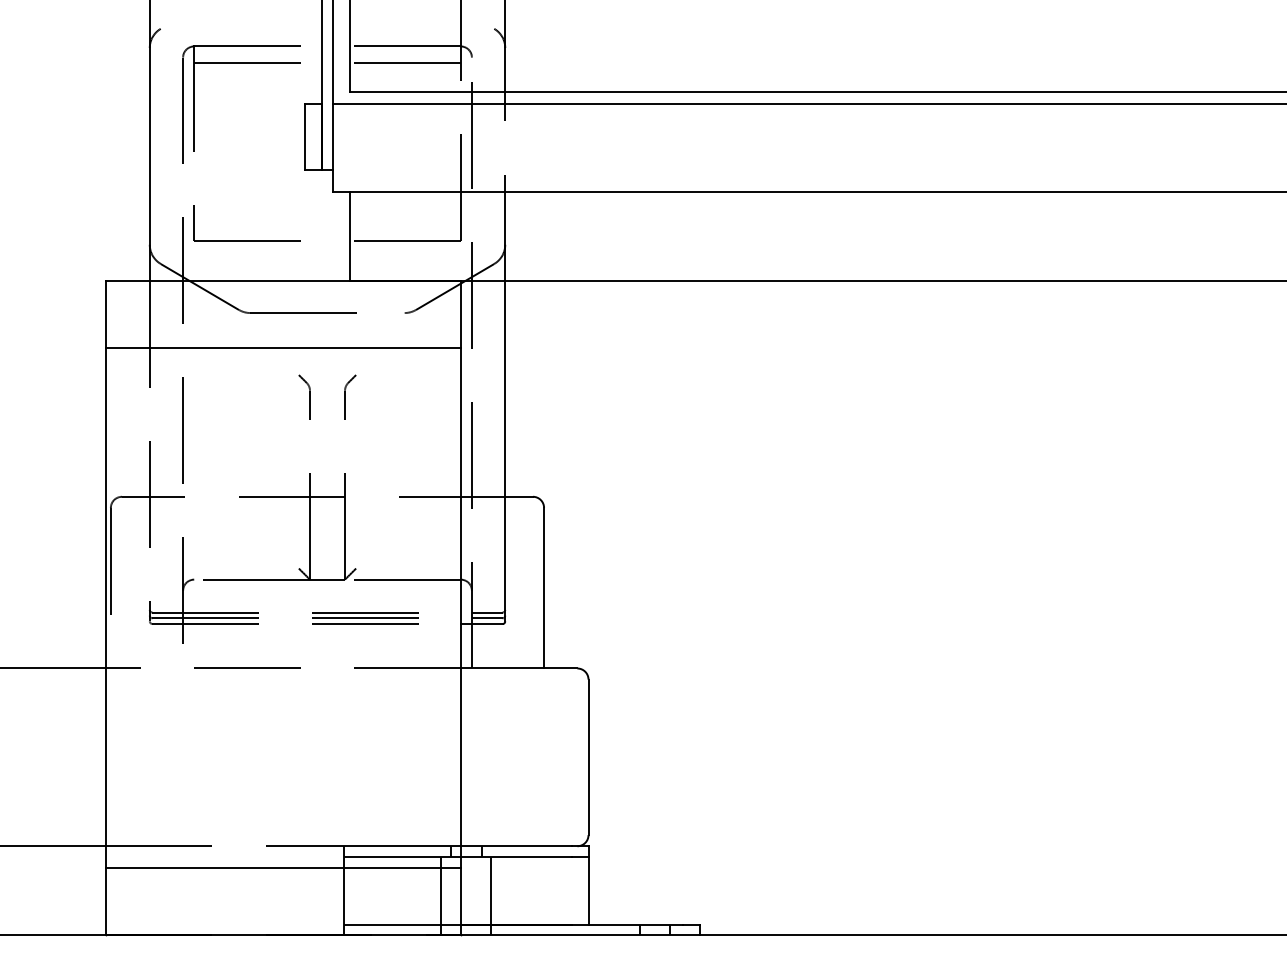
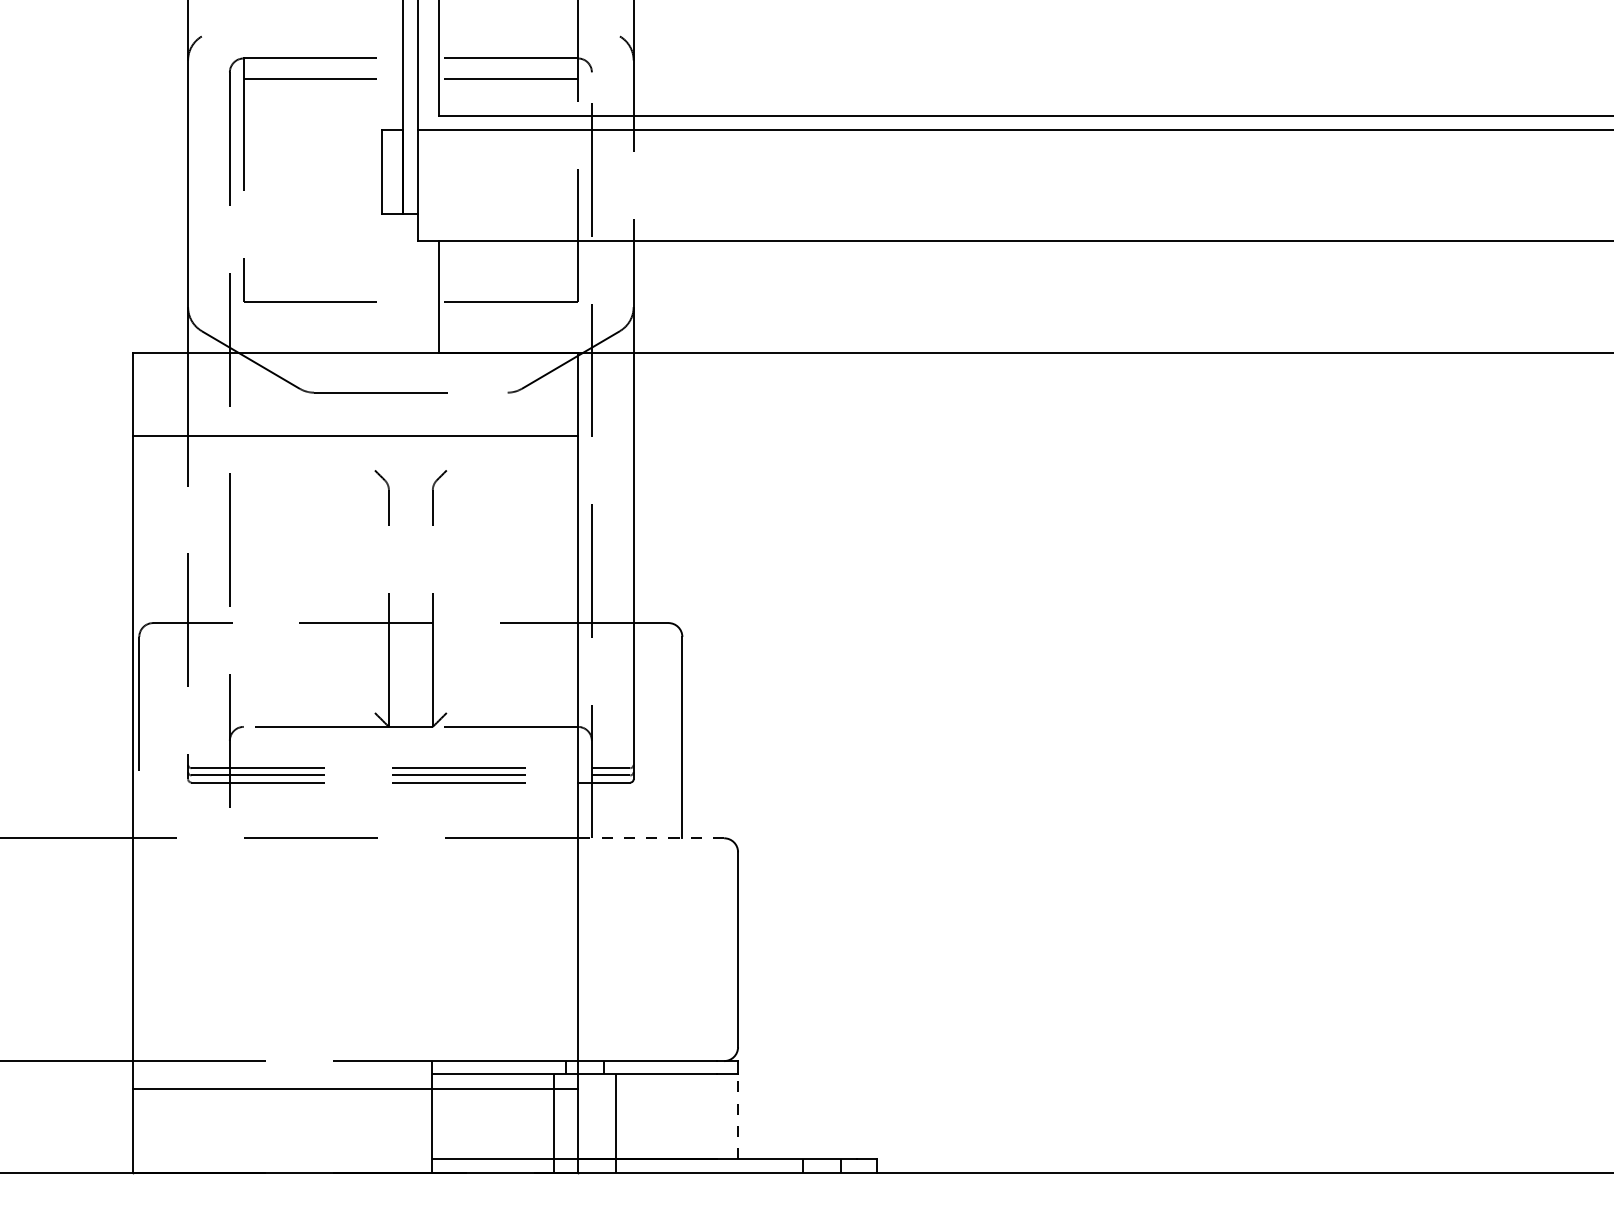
line: (519, 668) -> (651, 838), solid -> dashed
line: (588, 890) -> (738, 1116), solid -> dashed

